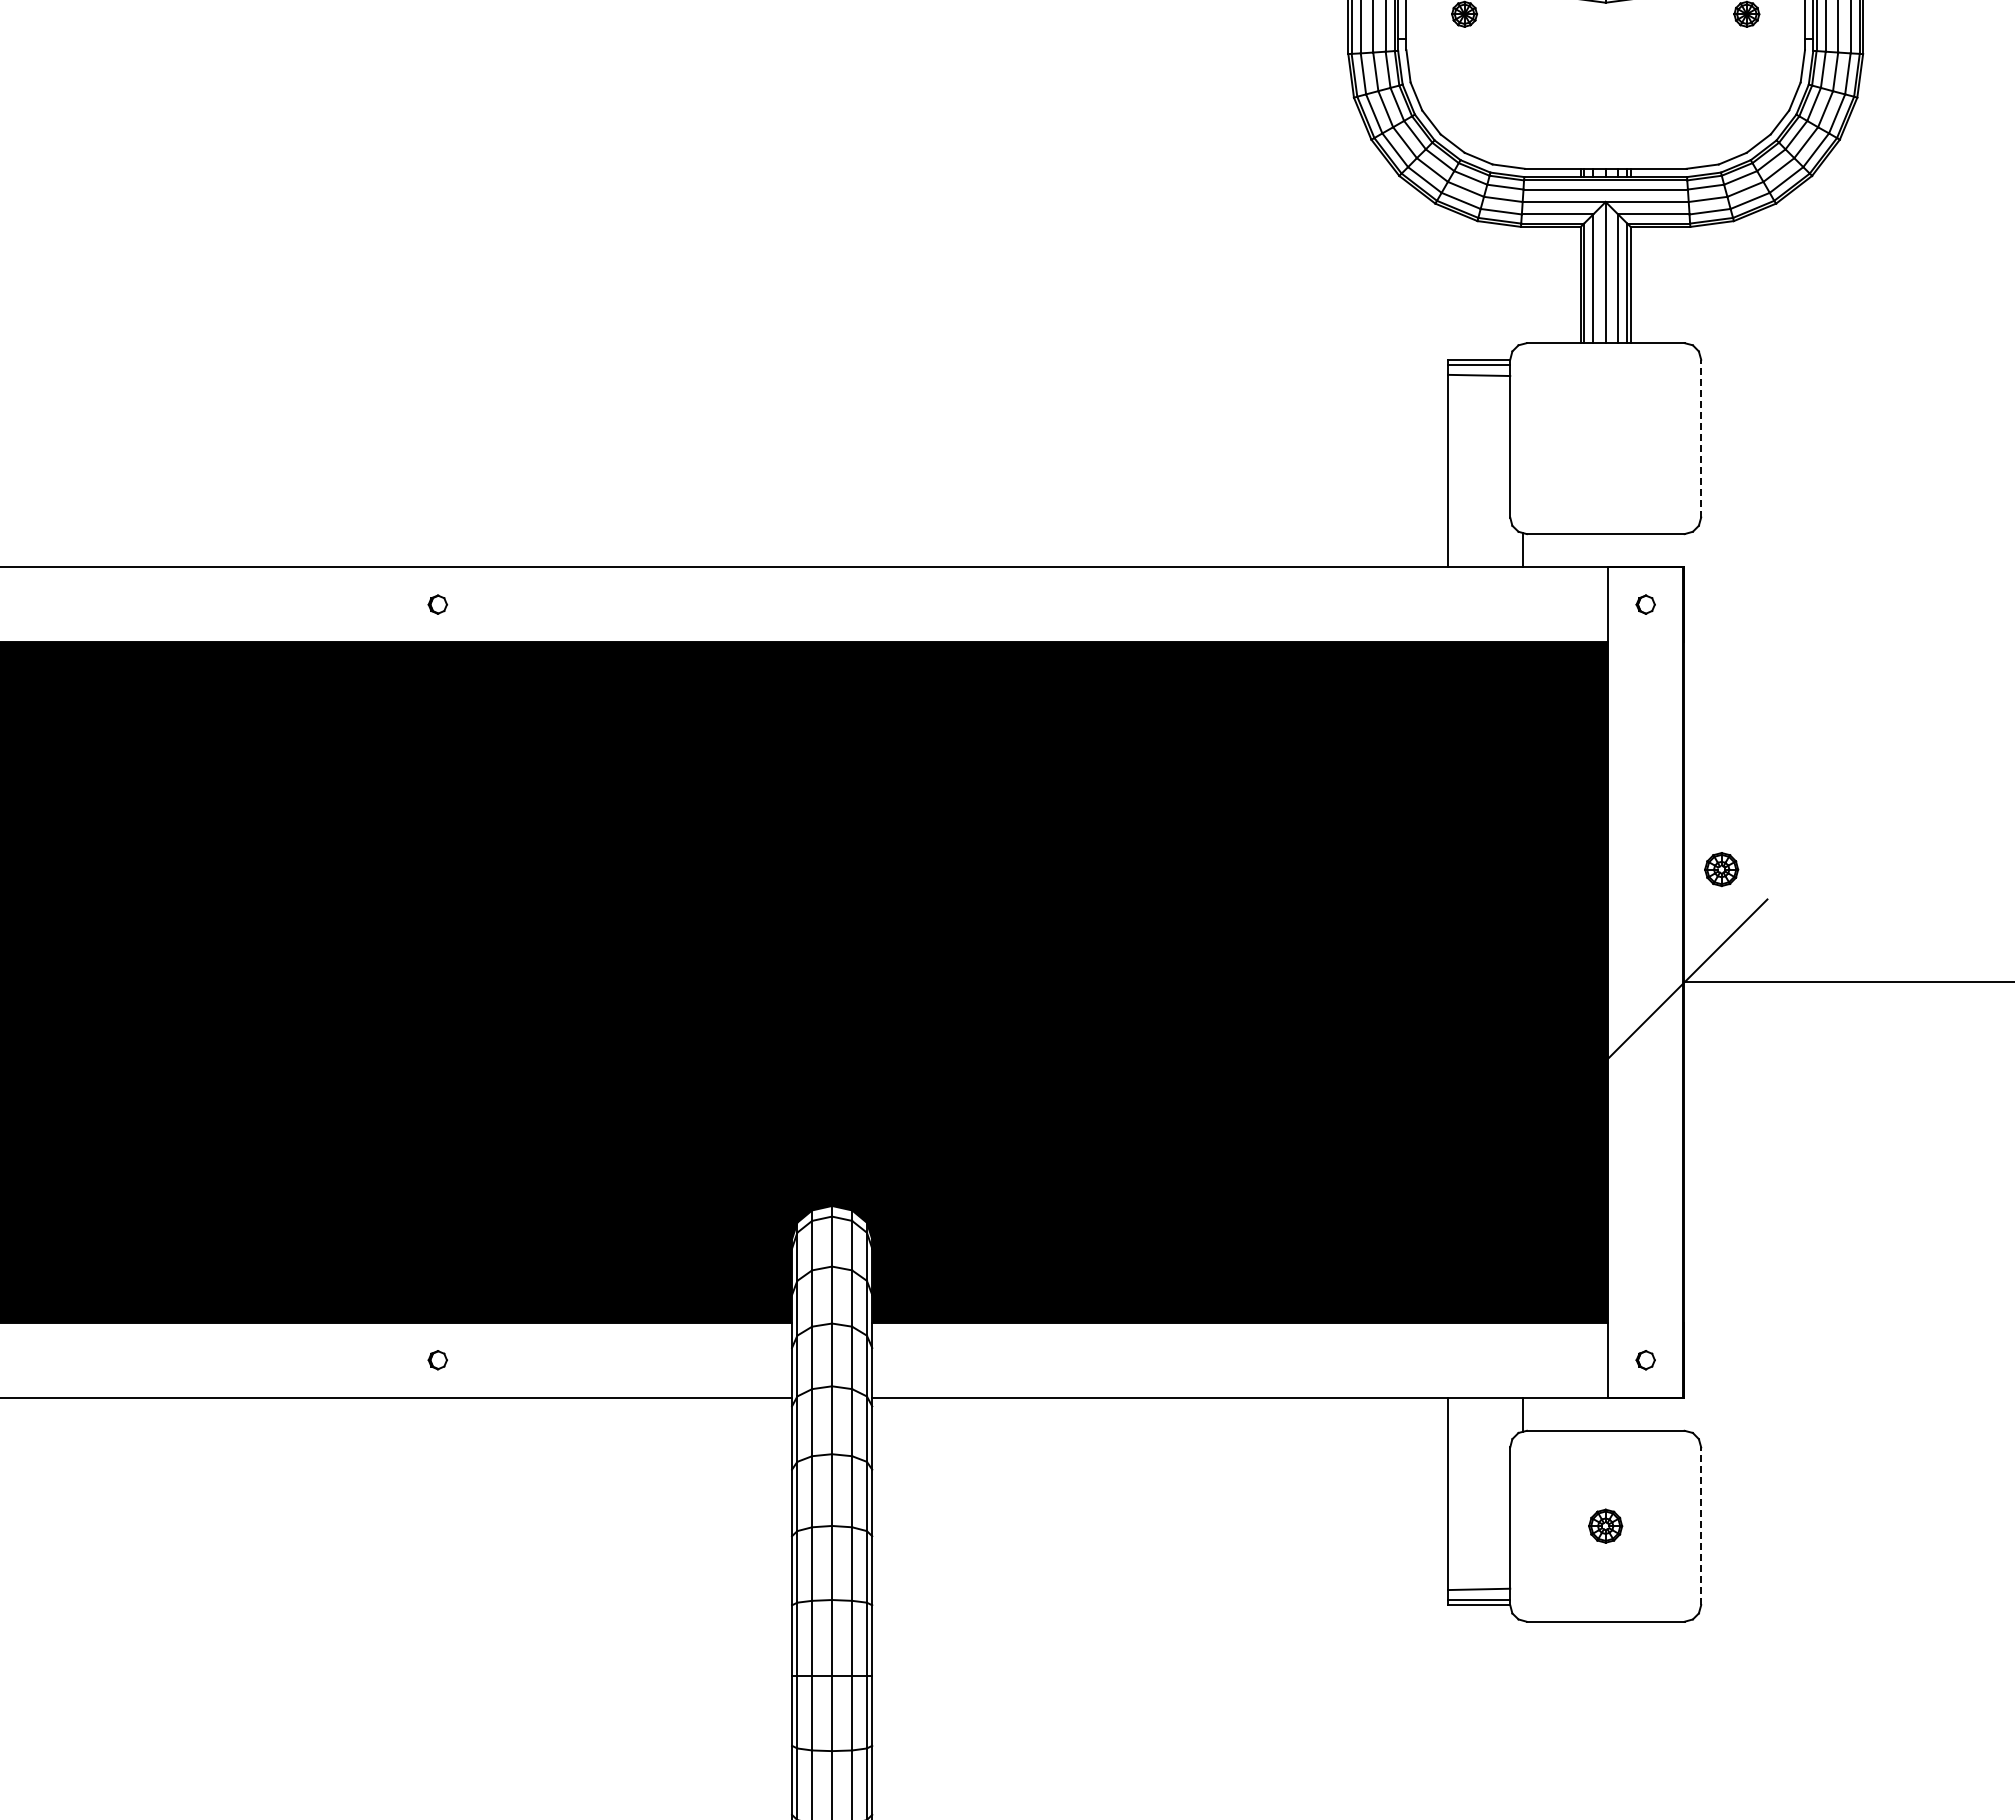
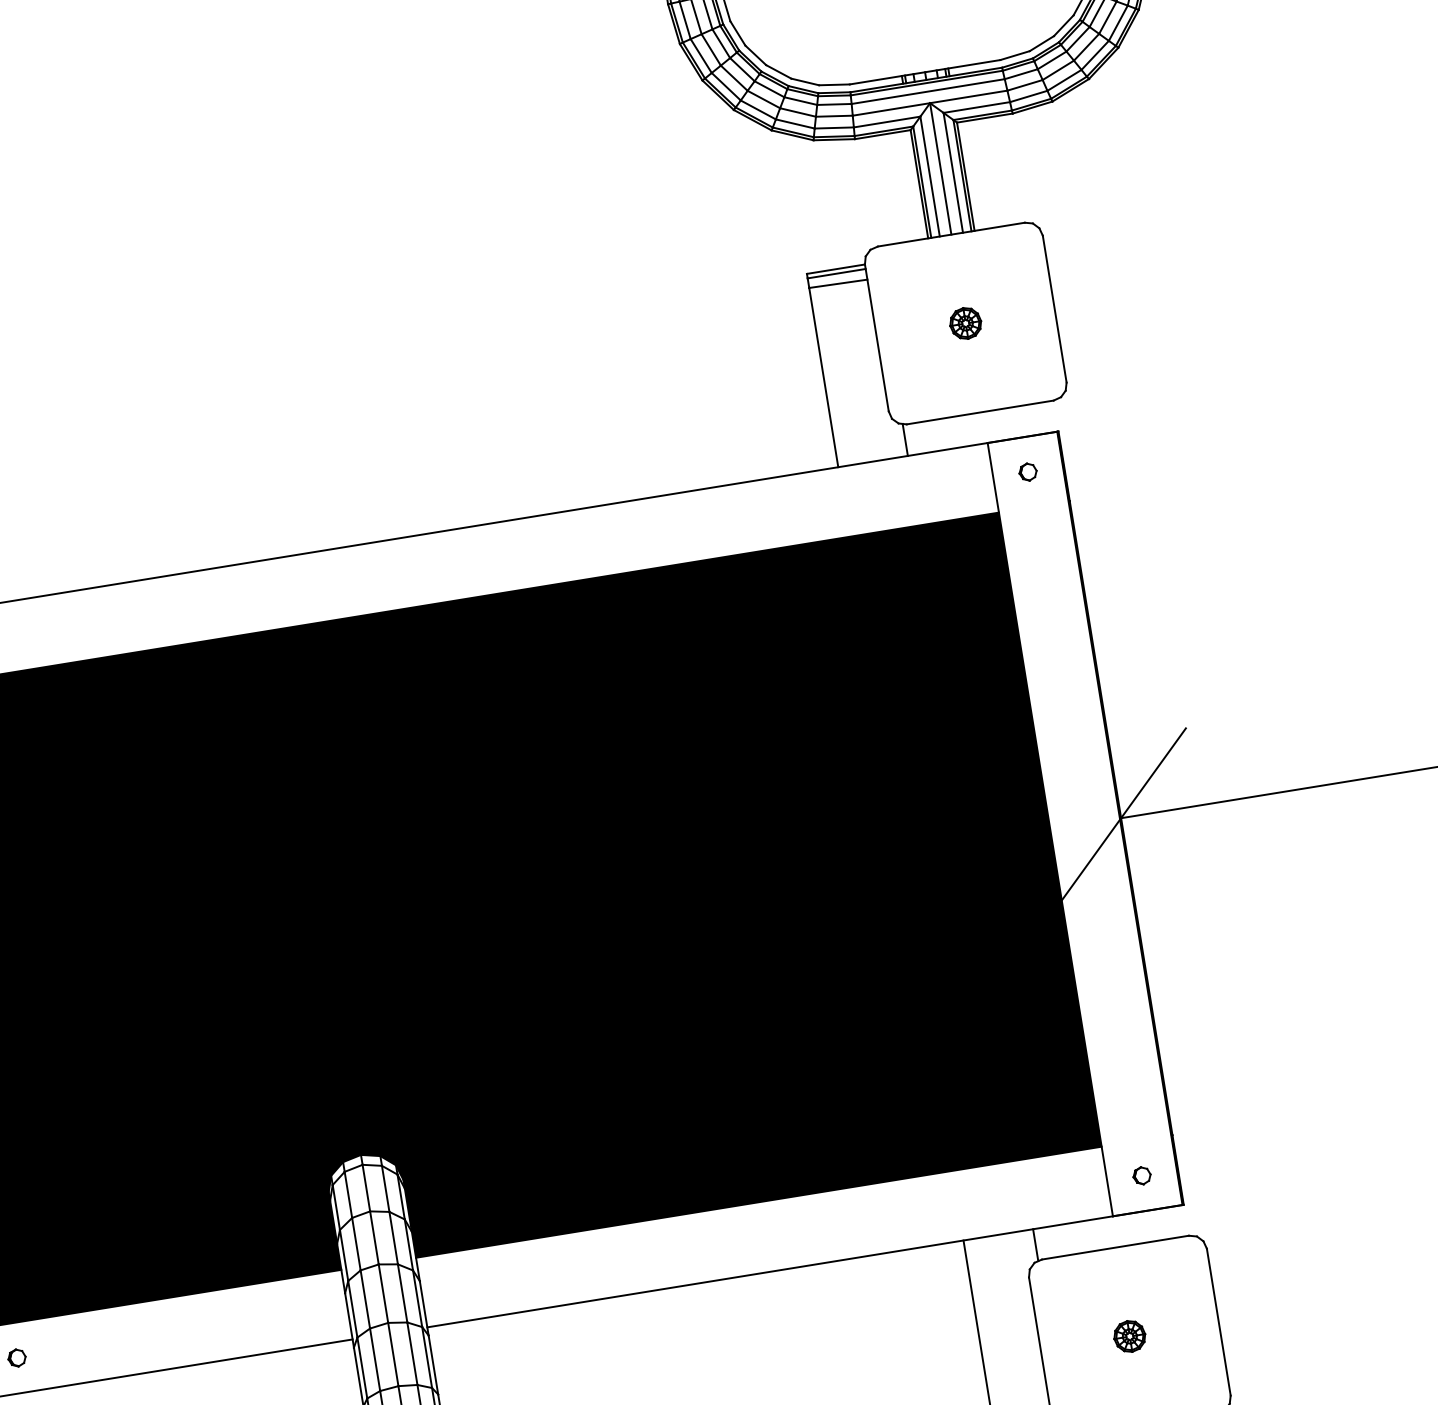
line: (1701, 438) -> (1054, 308), dashed -> solid
part: (1721, 869) -> (965, 323), moved
line: (1701, 1526) -> (1219, 1322), dashed -> solid

